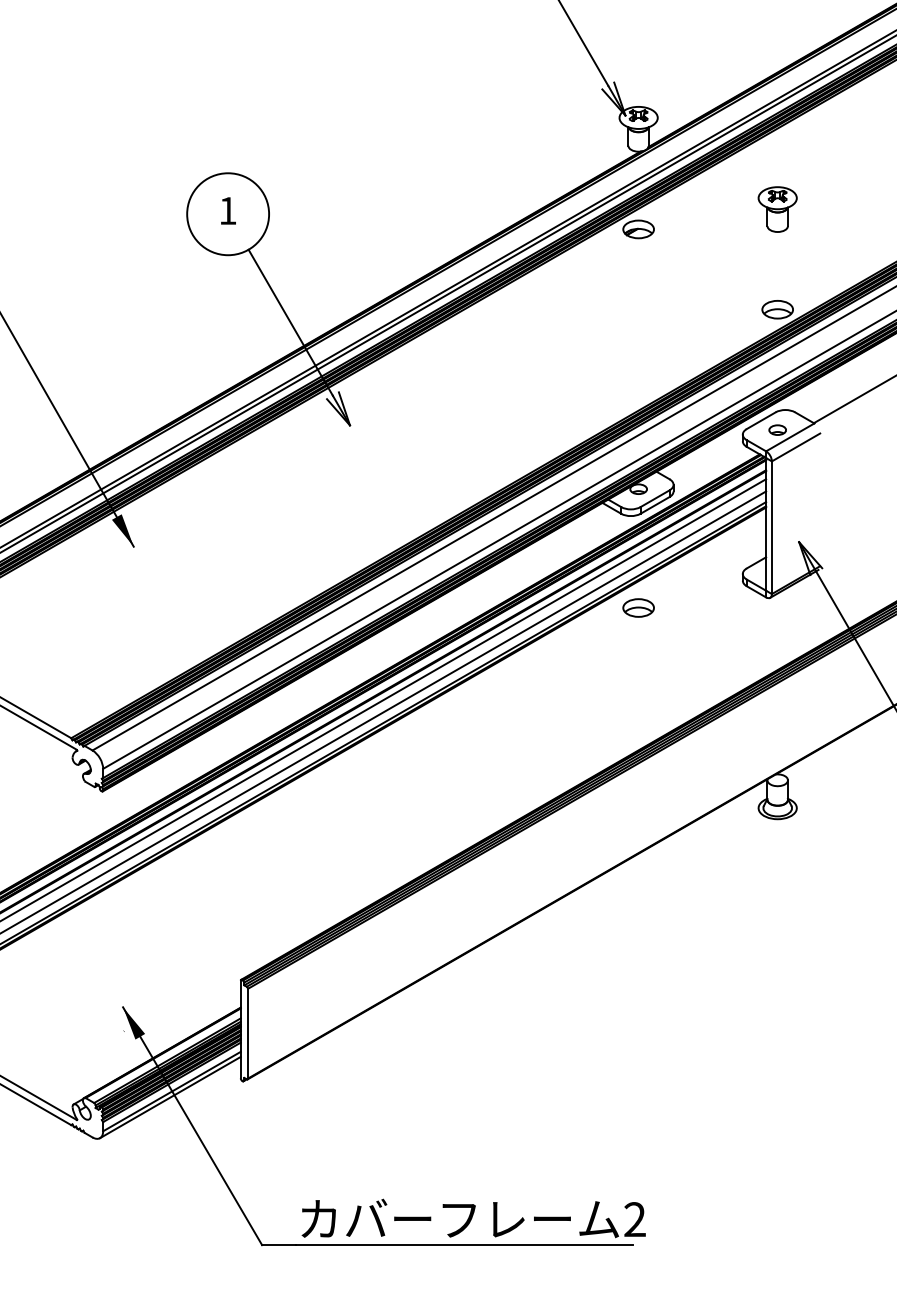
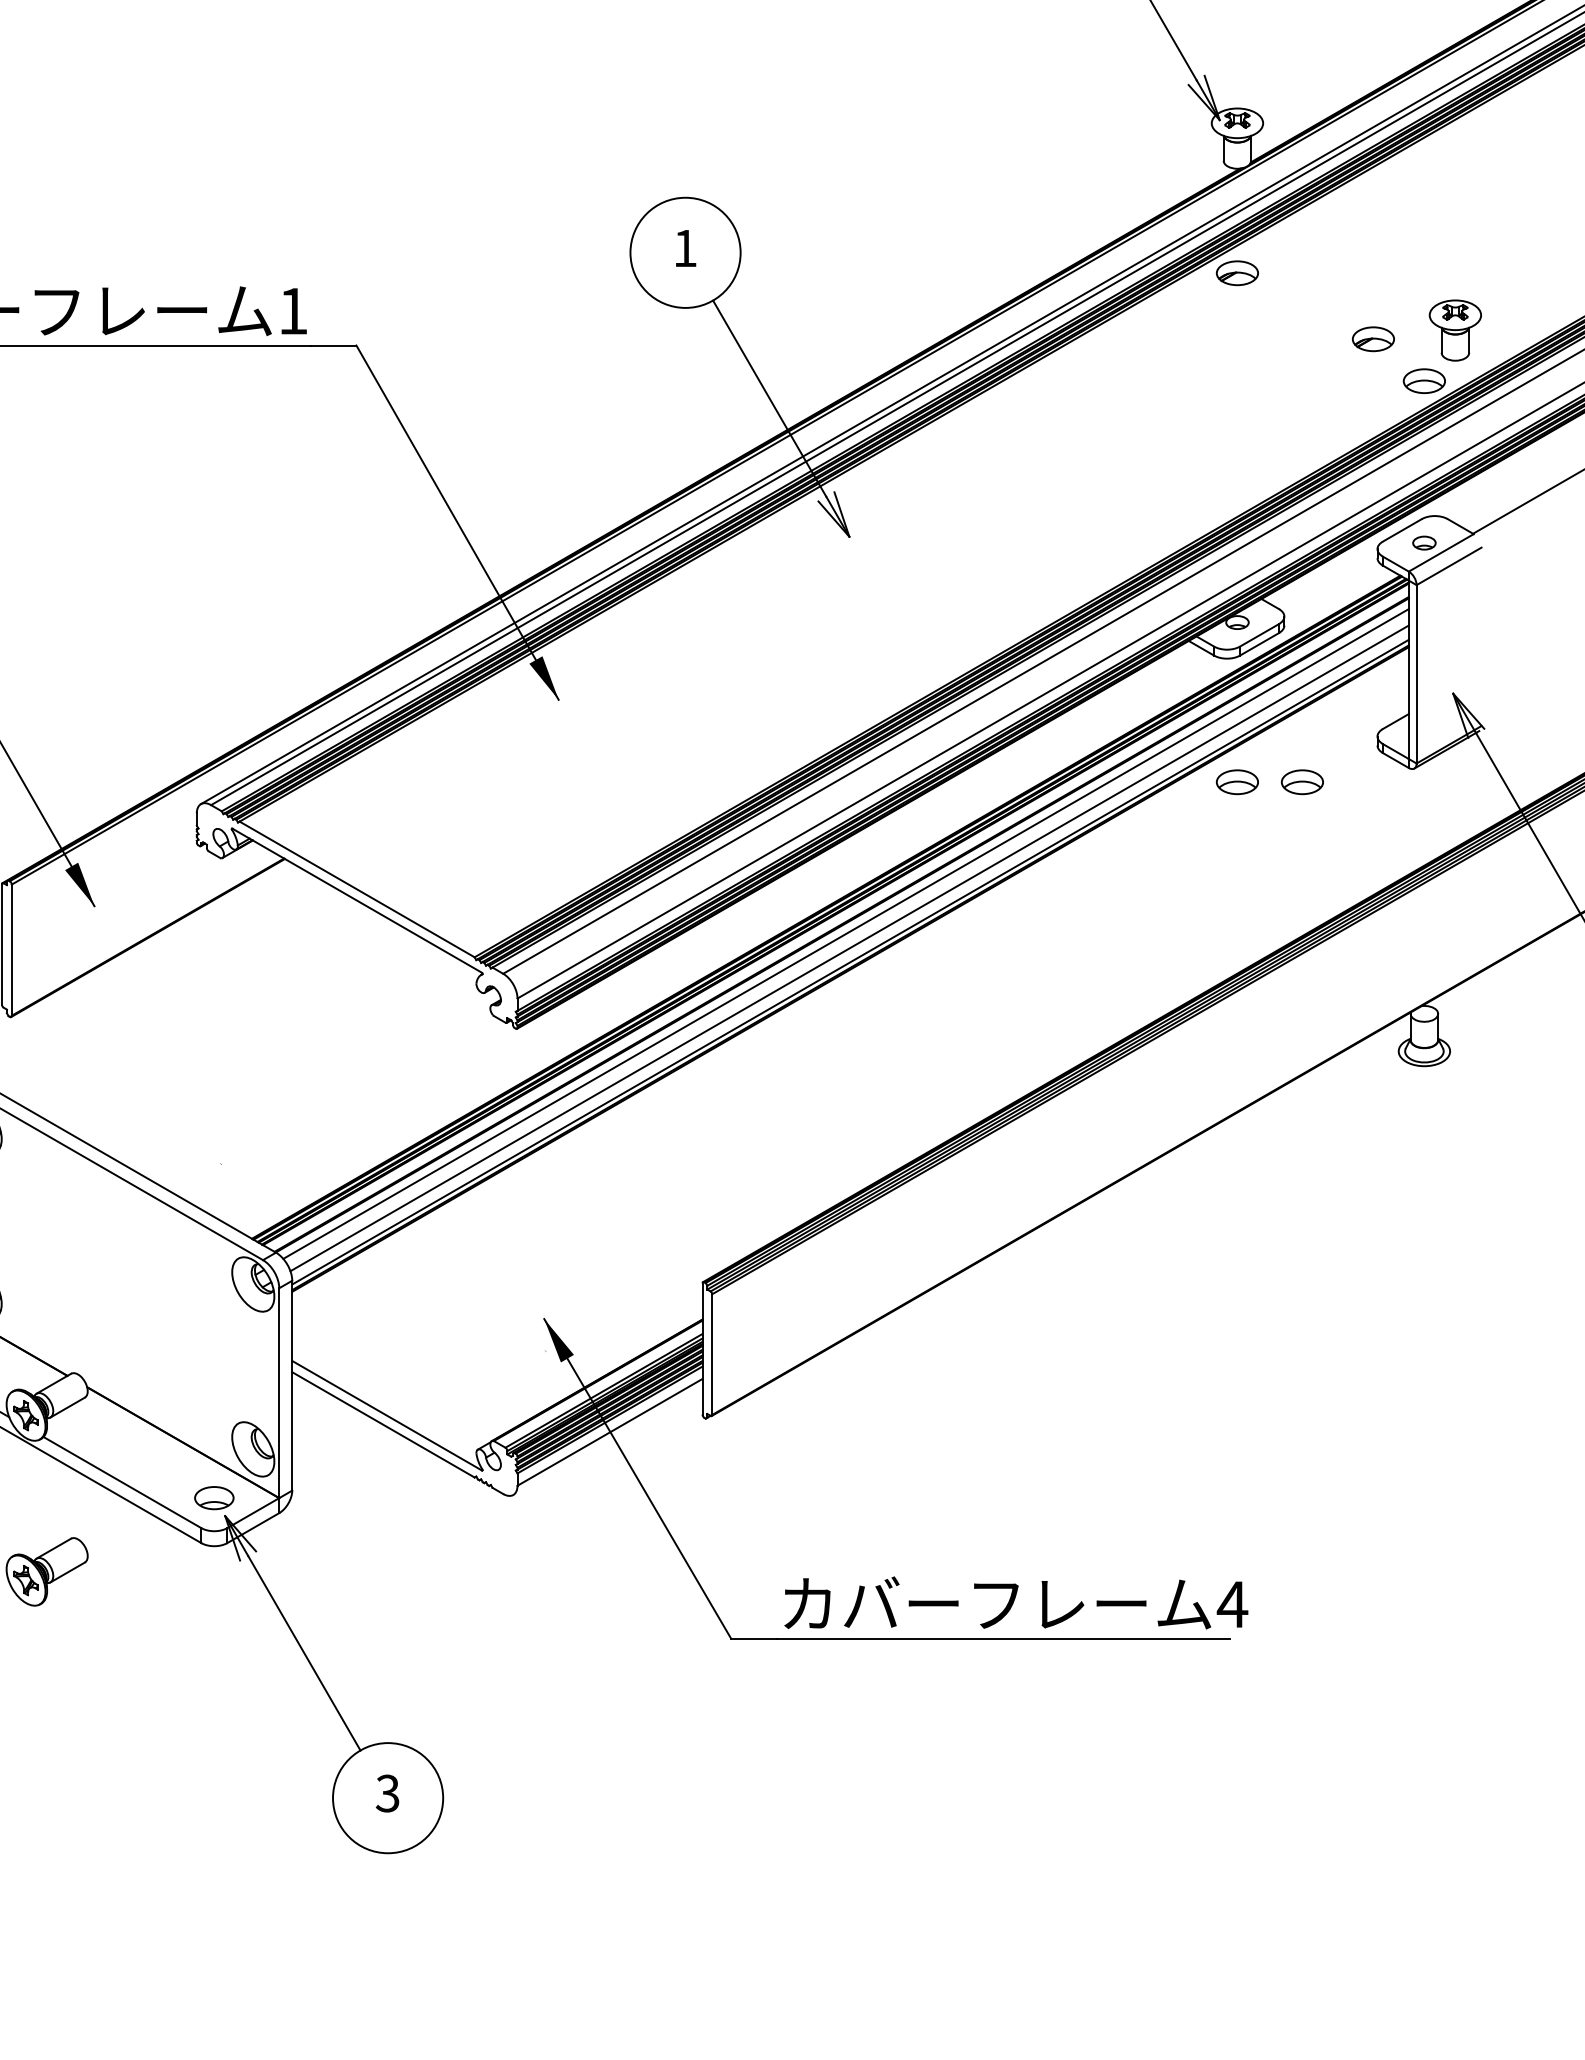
part: (777, 209) -> (1454, 330), moved
part: (739, 278) -> (1372, 339), added
part: (686, 608) -> (1301, 782), added
line: (170, 1097) -> (607, 1440), removed
text: (634, 1218) -> (1232, 1603), 2 -> 4

